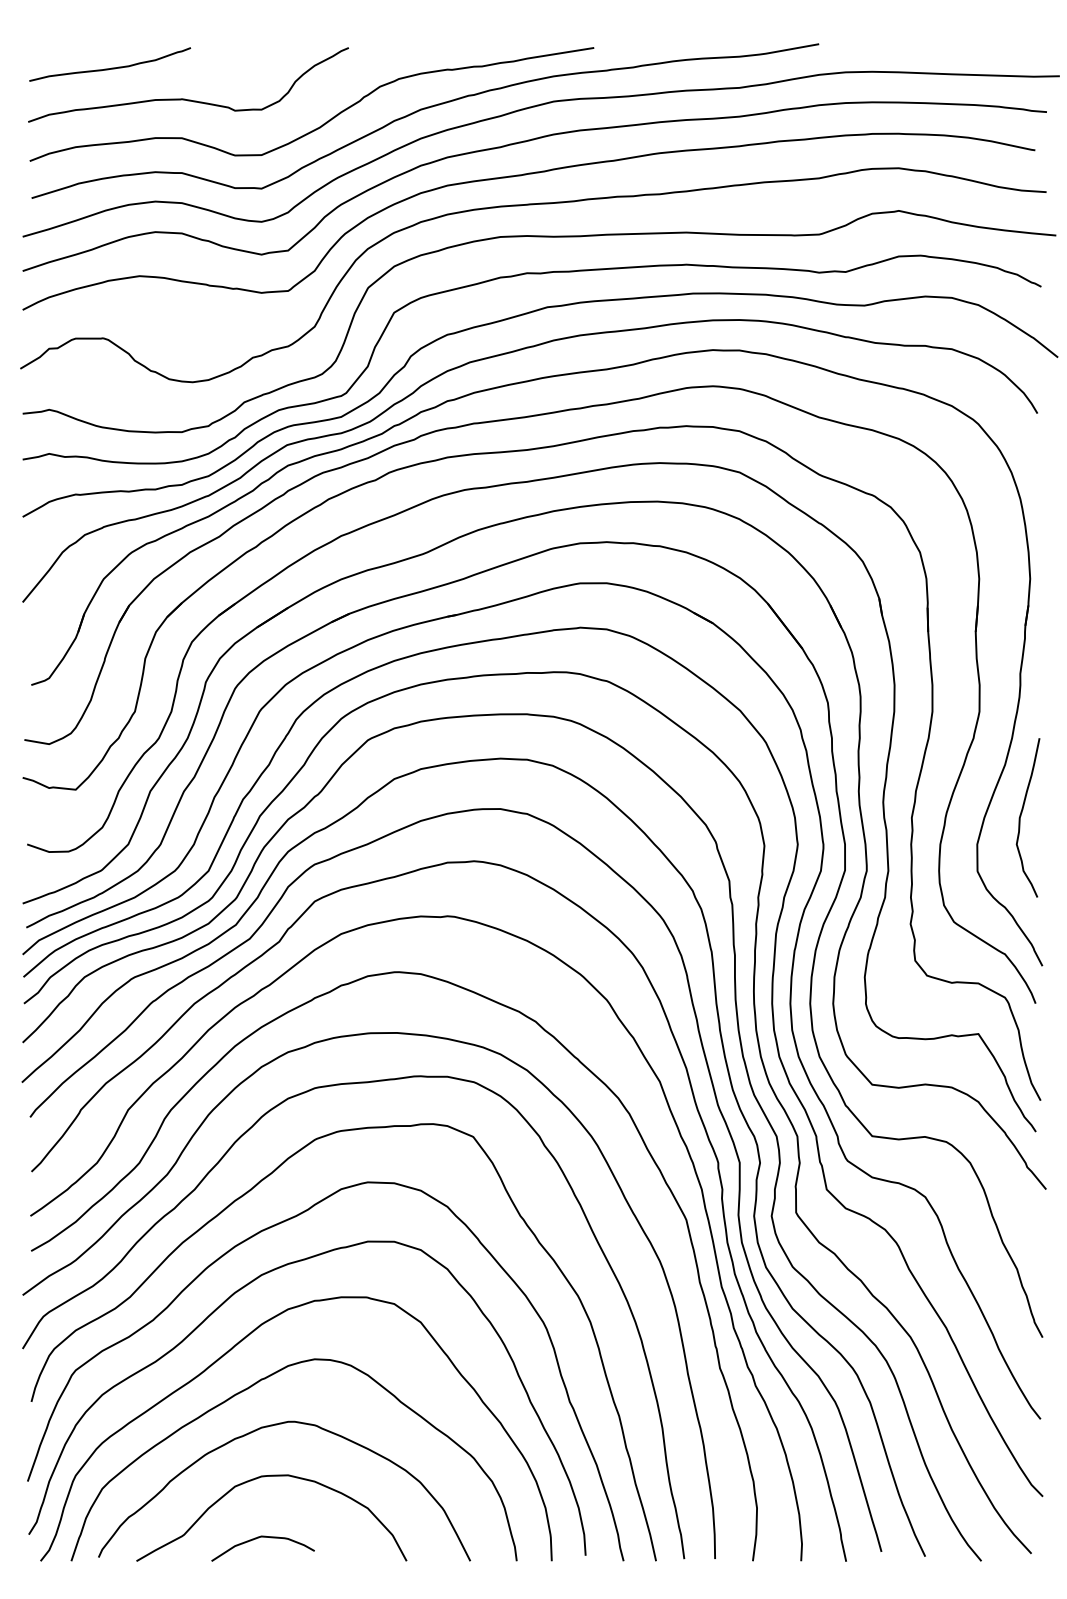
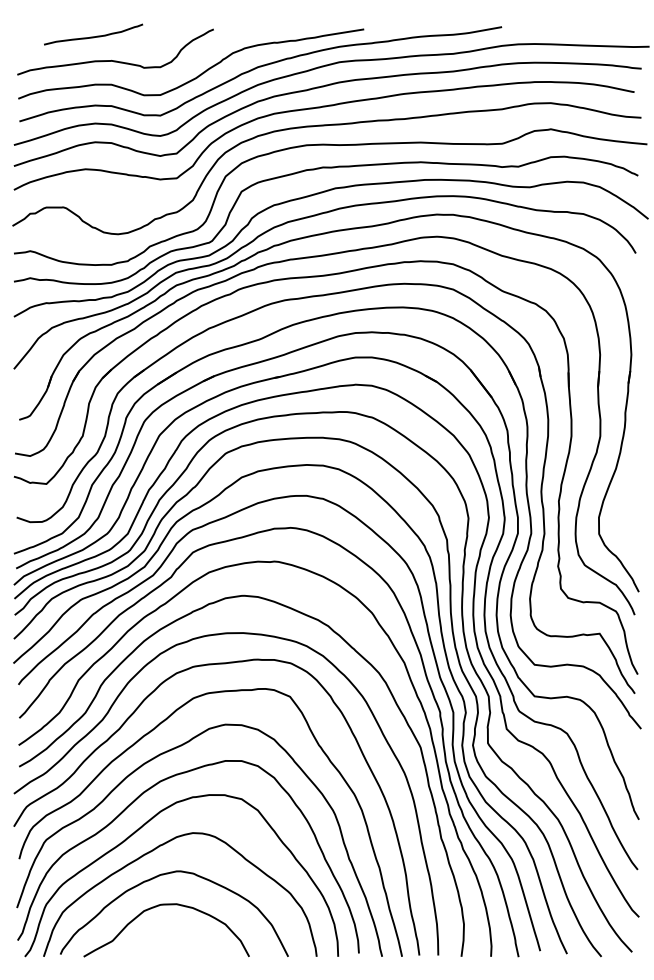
curve: (110, 67) -> (93, 36), moved
curve: (1022, 816) -> (626, 500), removed
curve: (258, 1539) -> (158, 943), removed

